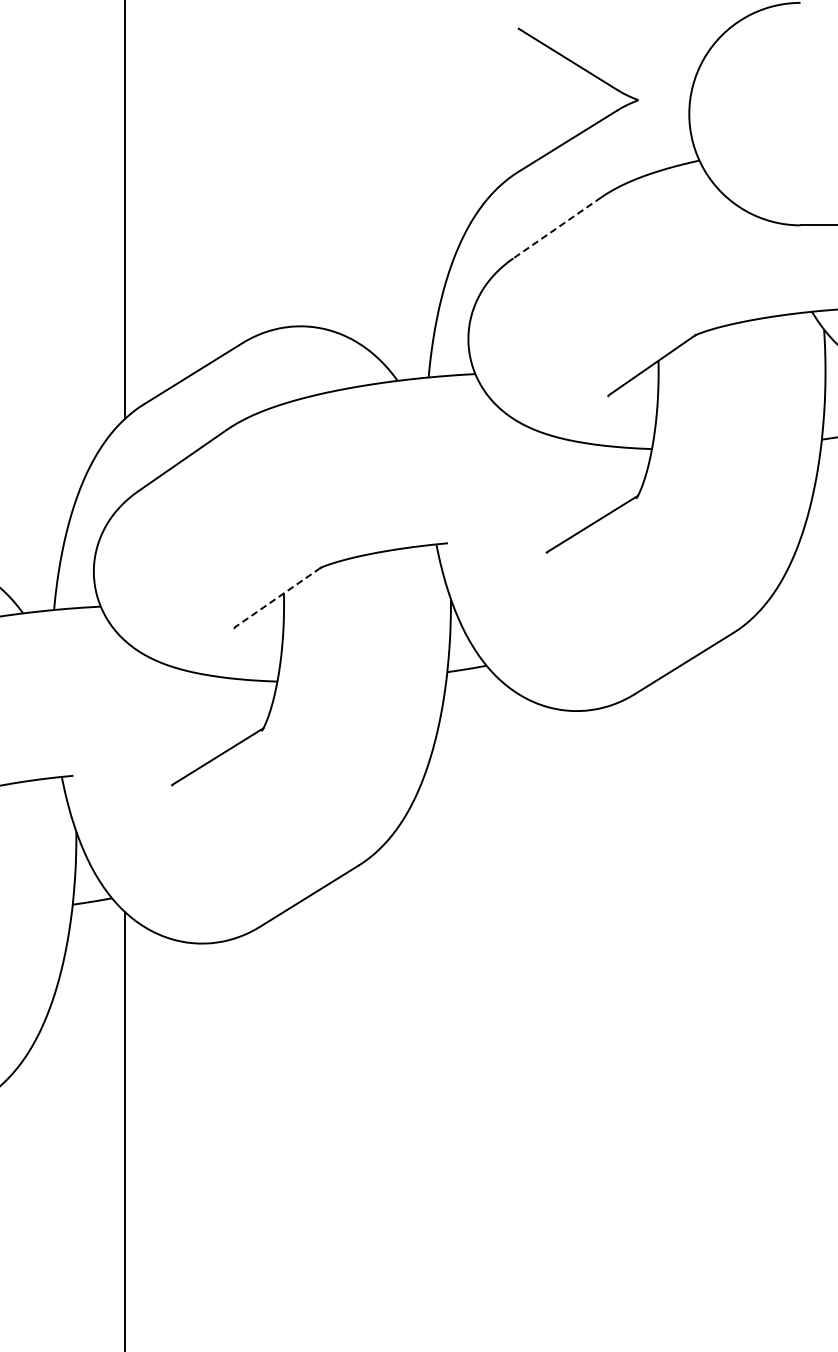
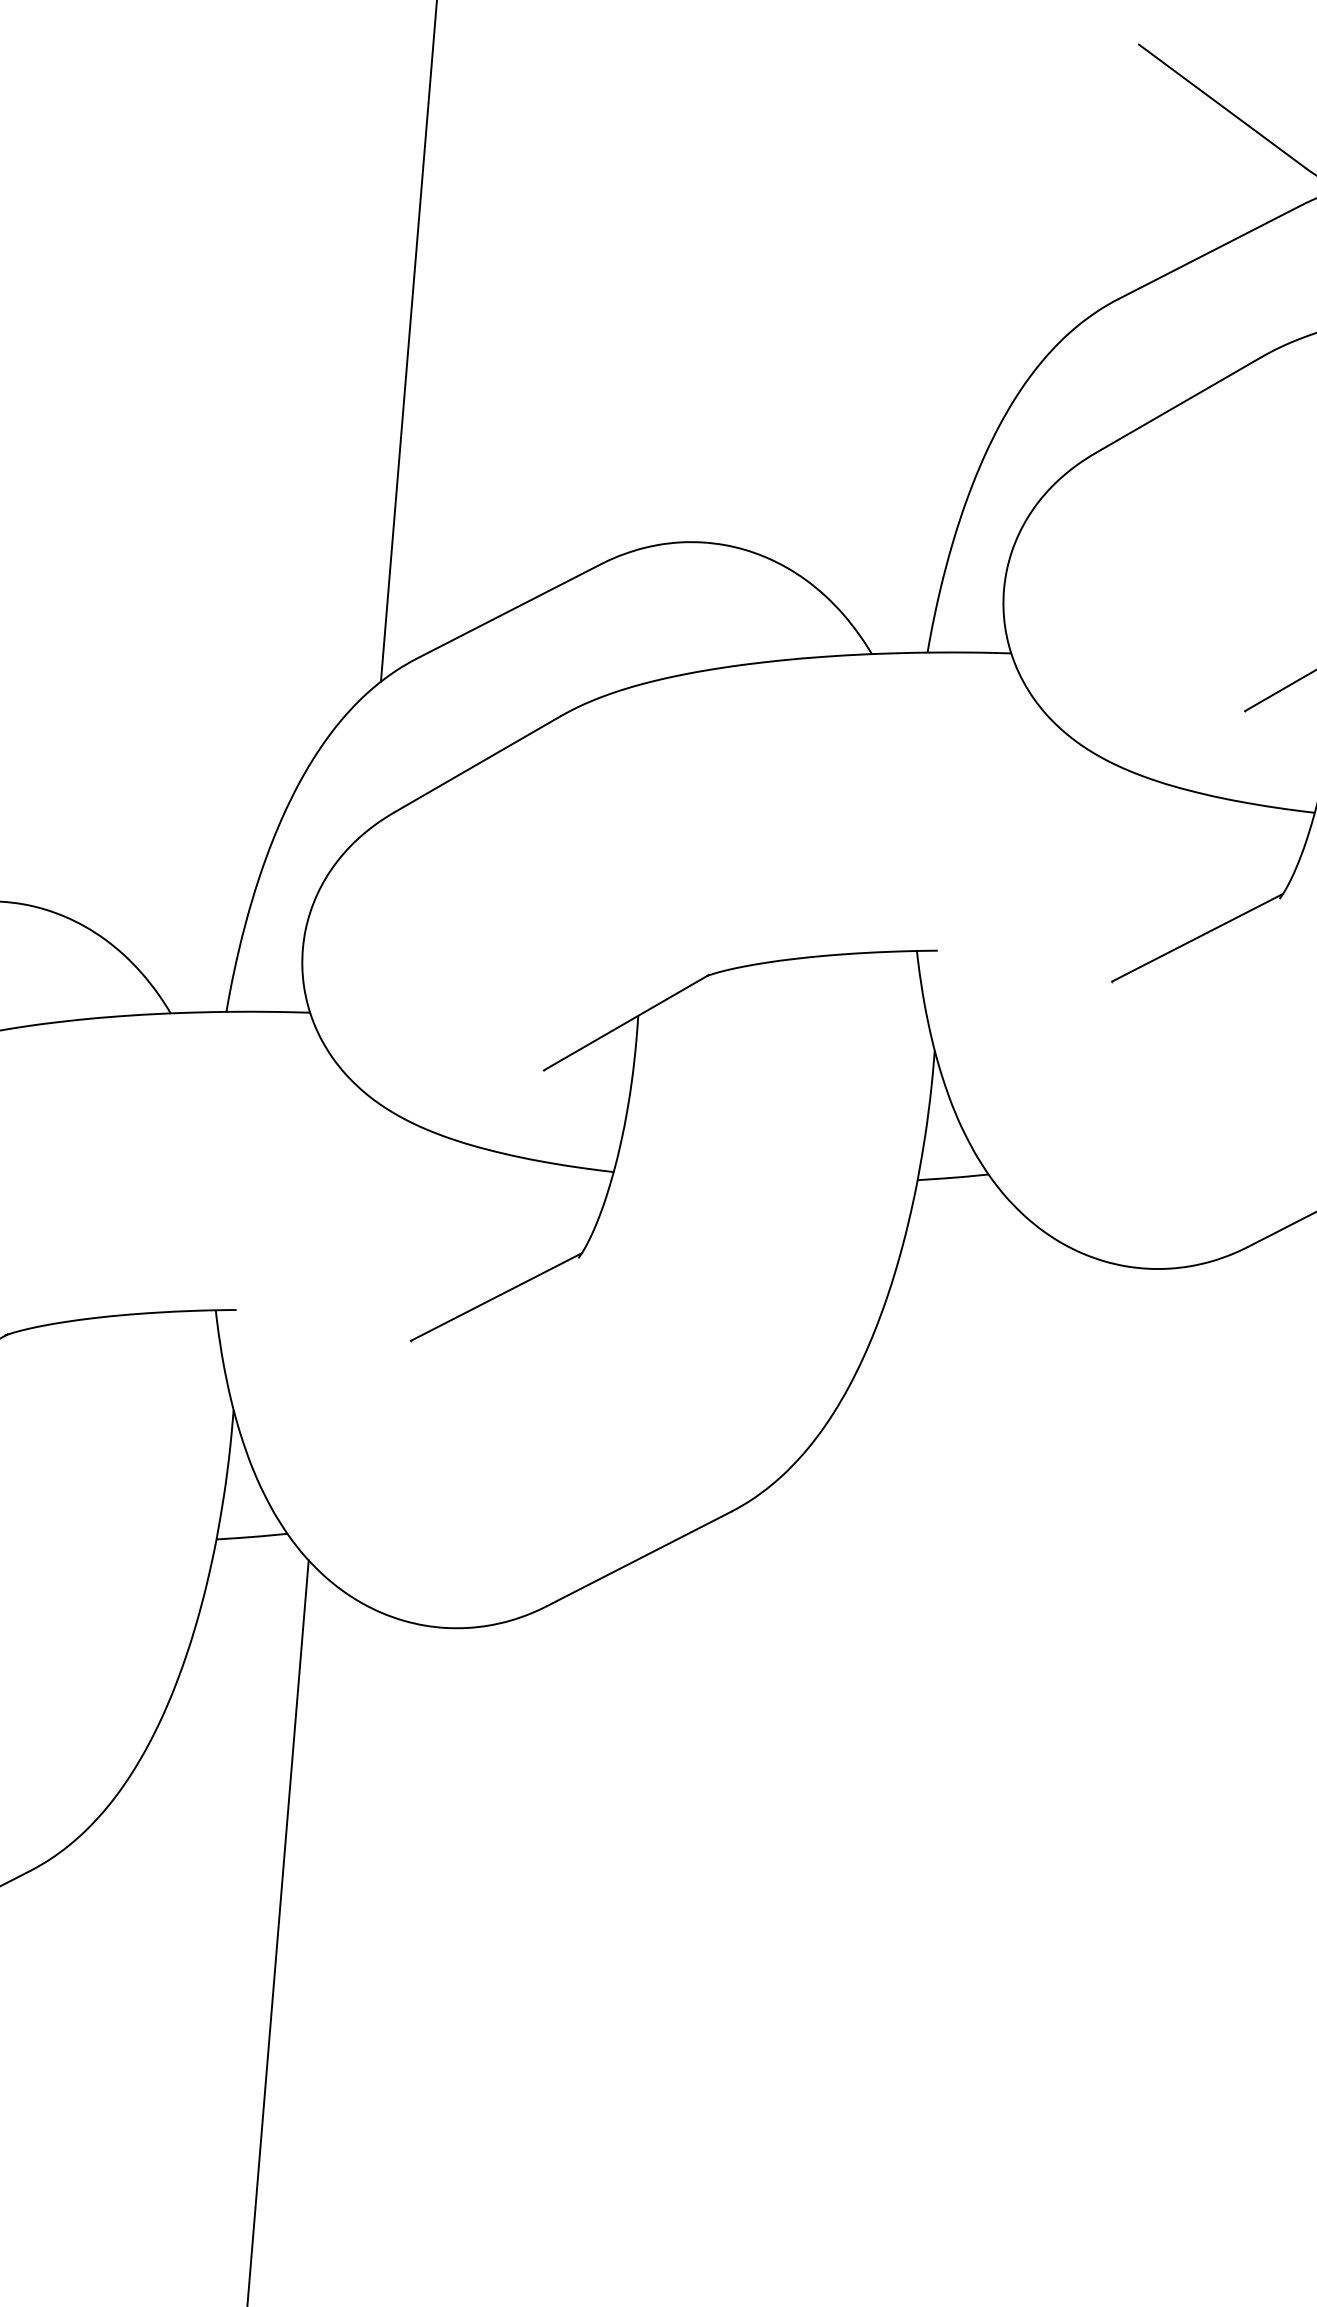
line: (557, 227) -> (1178, 404), dashed -> solid
line: (277, 598) -> (625, 1024), dashed -> solid

